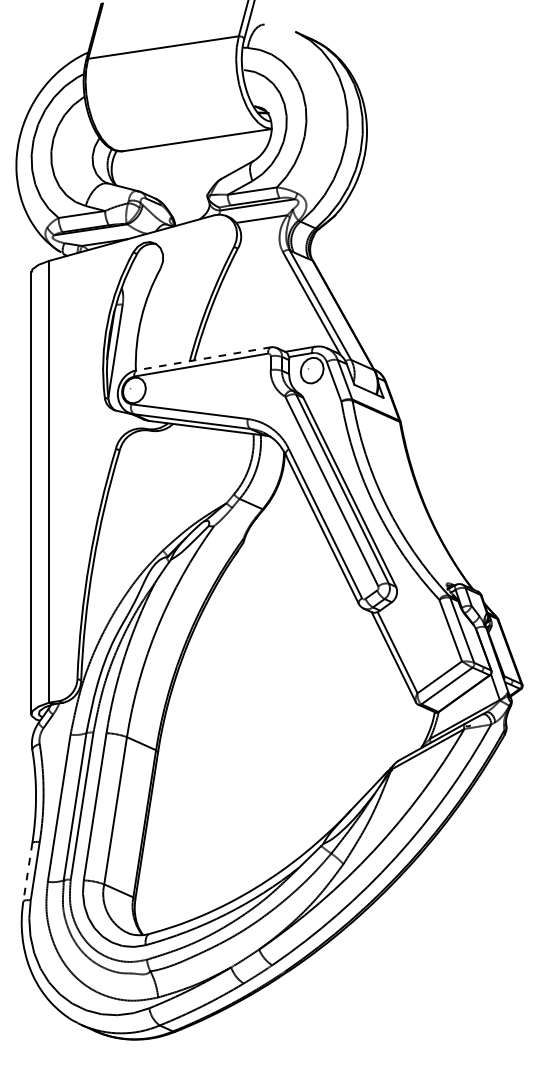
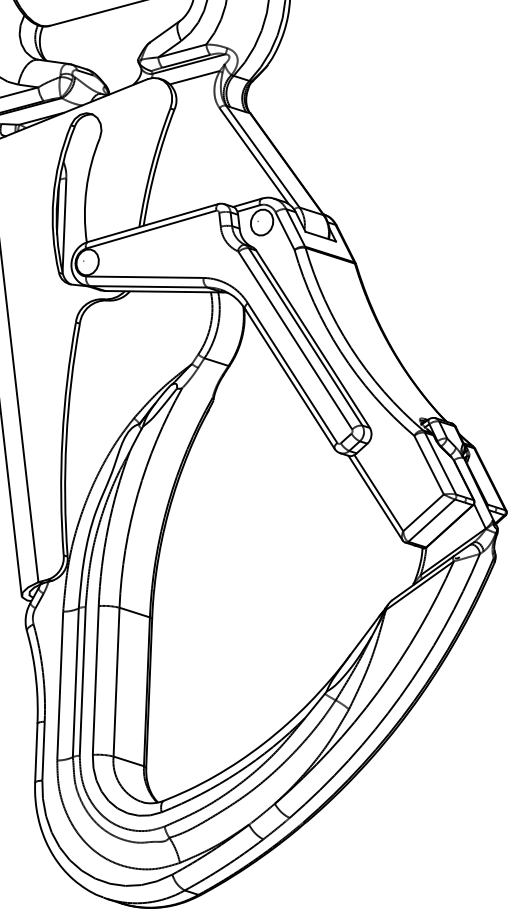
line: (203, 358) -> (152, 222), dashed -> solid
line: (27, 872) -> (36, 753), dashed -> solid

